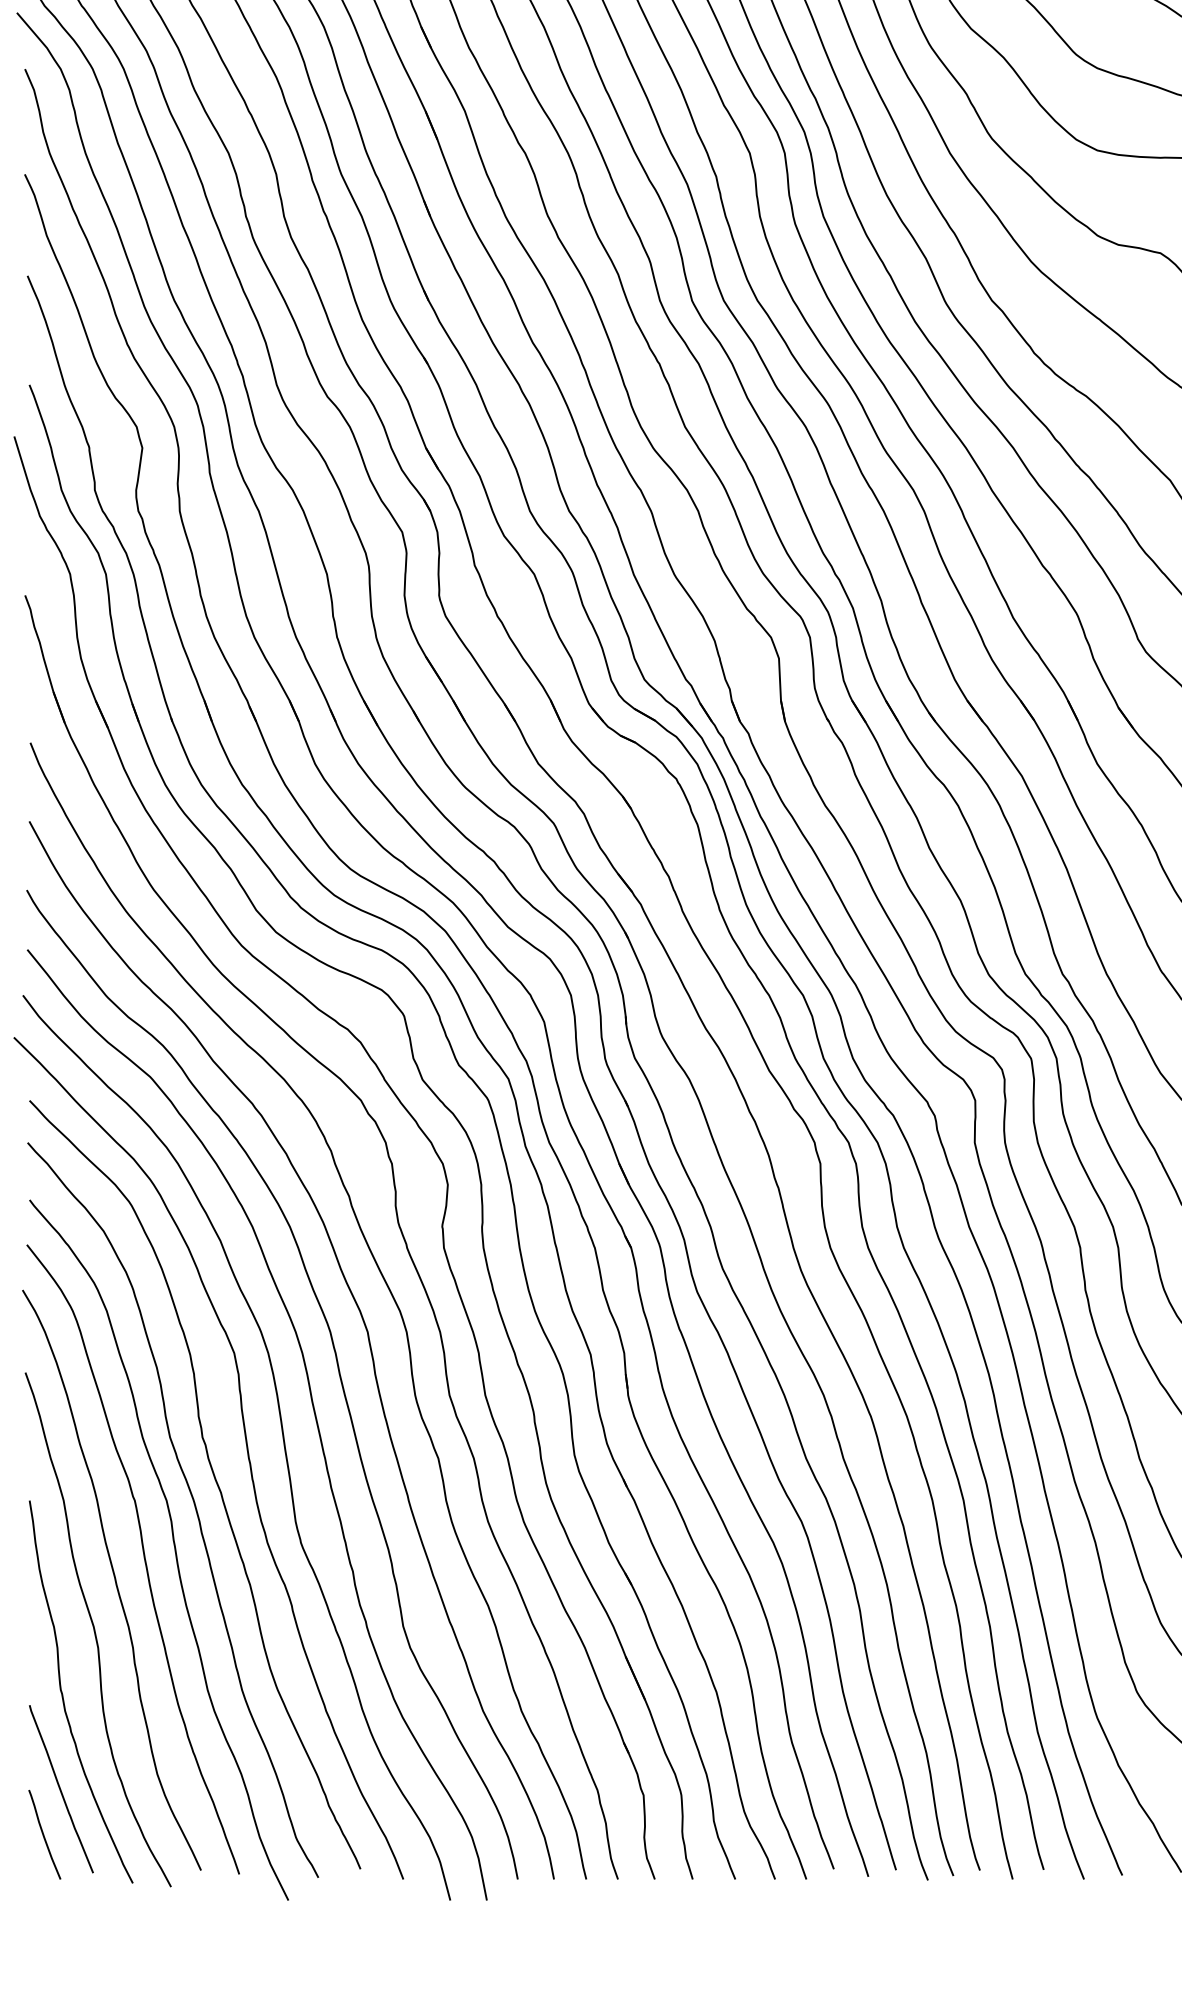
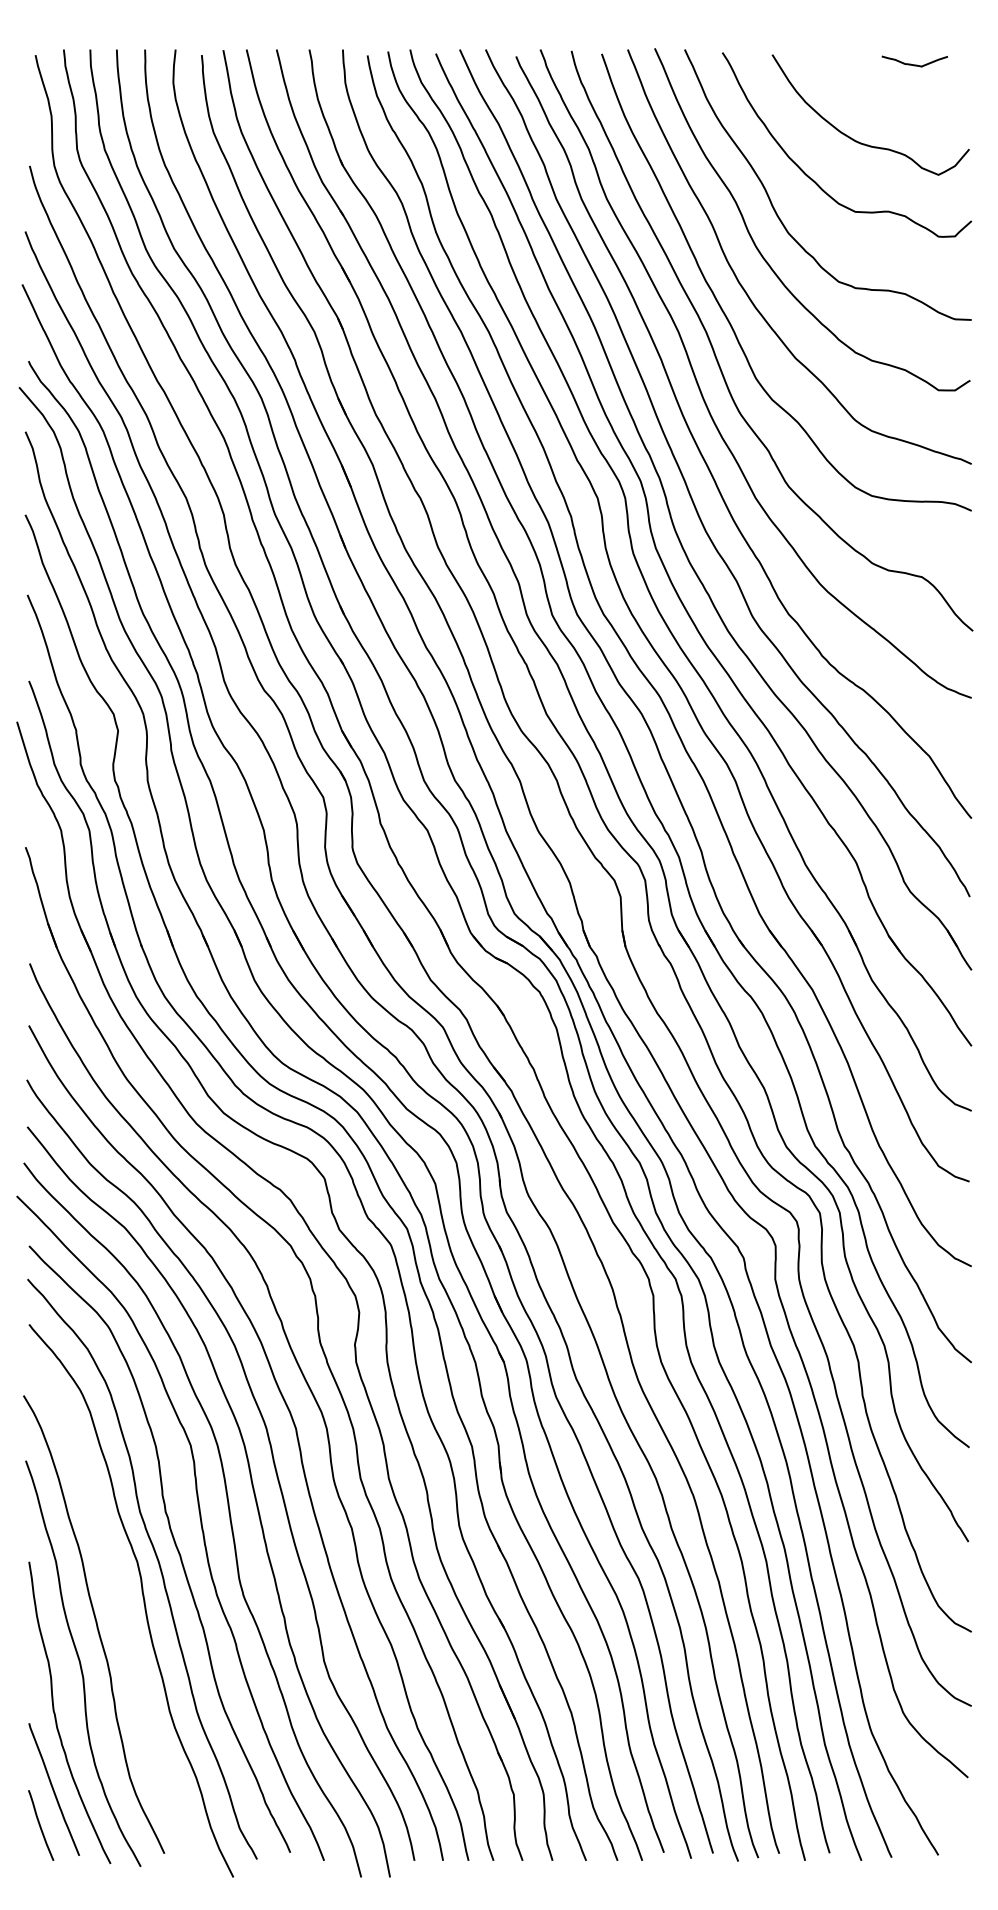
curve: (142, 1556) -> (118, 1605), removed

